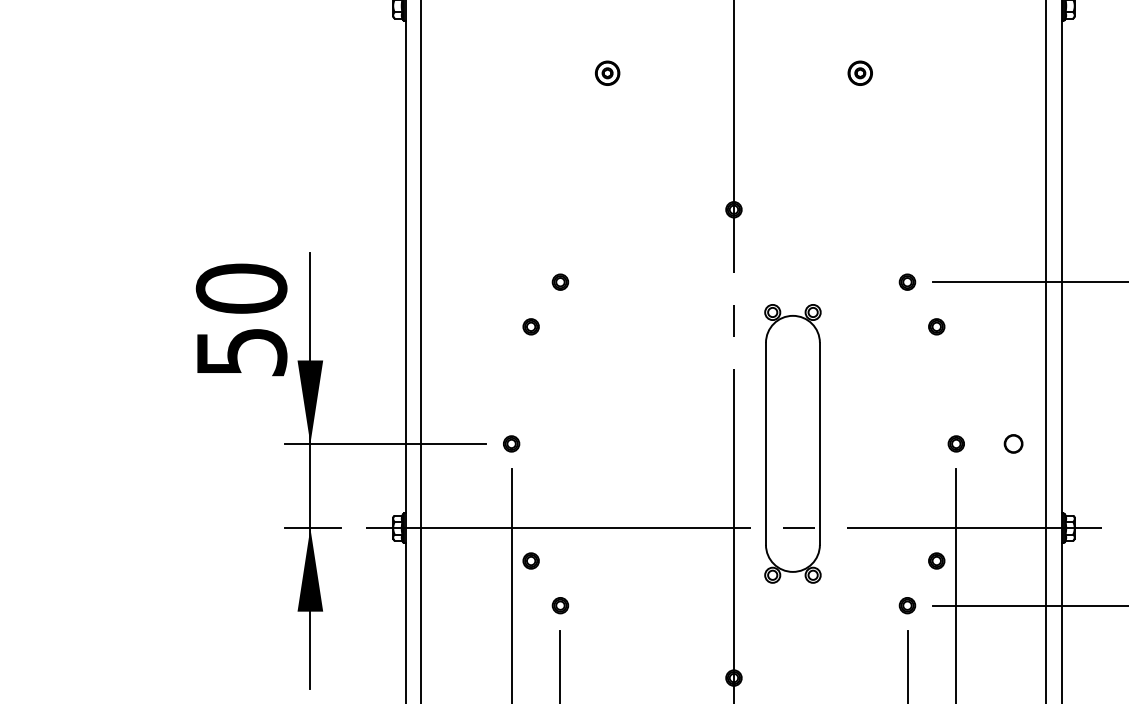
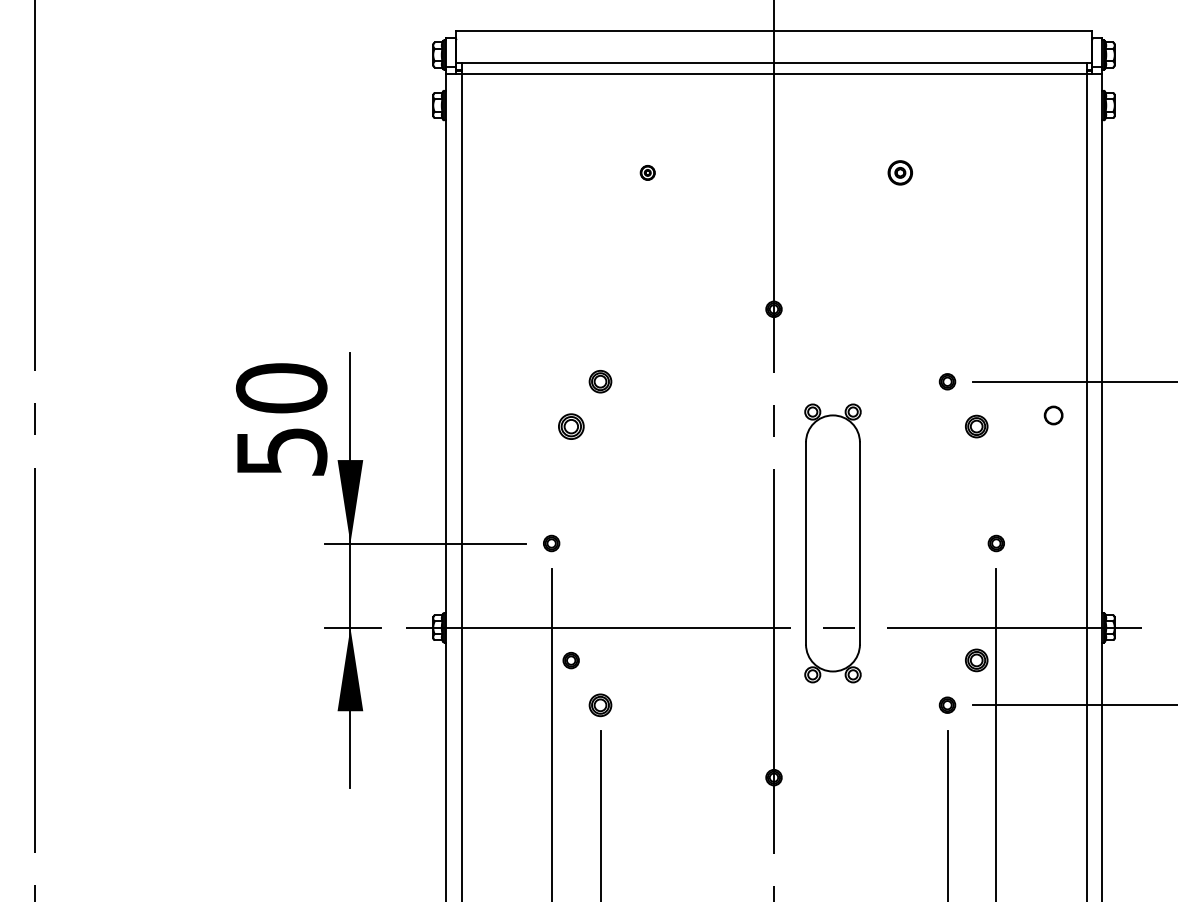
part: (607, 72) -> (647, 172), size x0.6
part: (560, 281) -> (600, 381), size x1.4
part: (530, 325) -> (570, 425), size x1.6
part: (936, 325) -> (976, 425), size x1.4
part: (1013, 443) -> (1053, 415), moved
part: (936, 560) -> (976, 660), size x1.4
part: (560, 604) -> (600, 704), size x1.4

